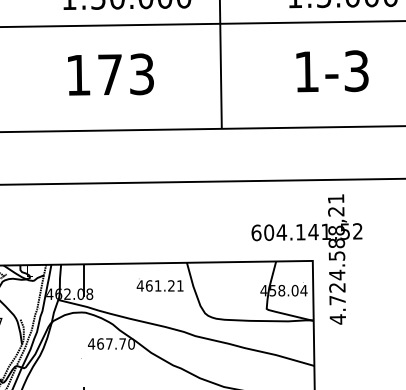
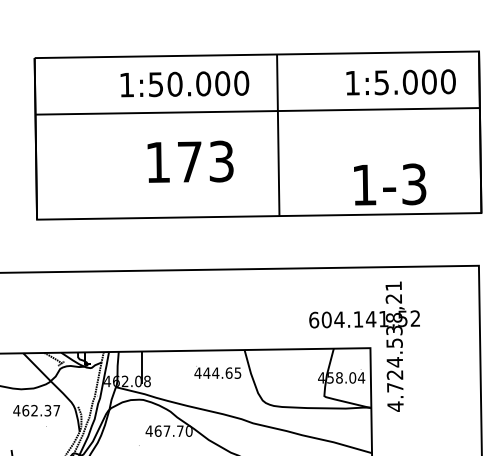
text: (332, 71) -> (390, 184), moved
text: (110, 74) -> (190, 161), moved
text: (336, 243) -> (394, 330), 4.724.588,21 -> 4.724.538,21
text: (164, 285) -> (222, 372), 461.21 -> 444.65

